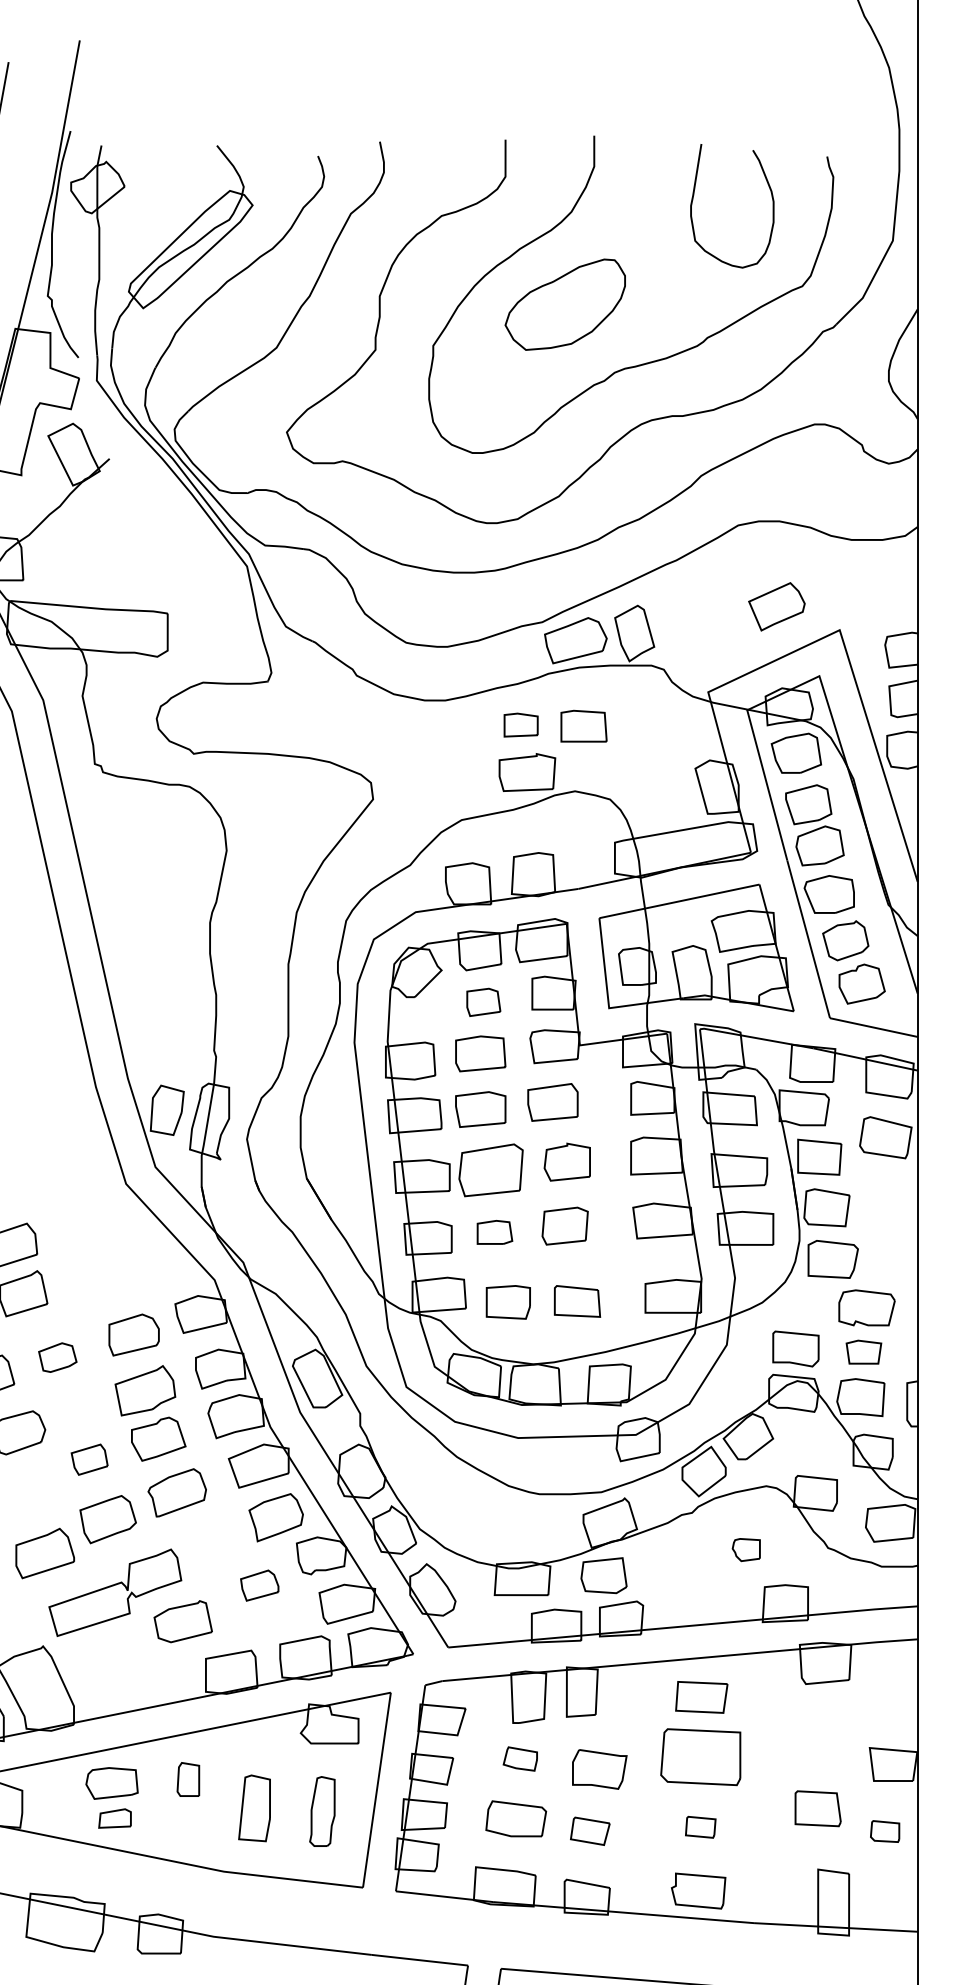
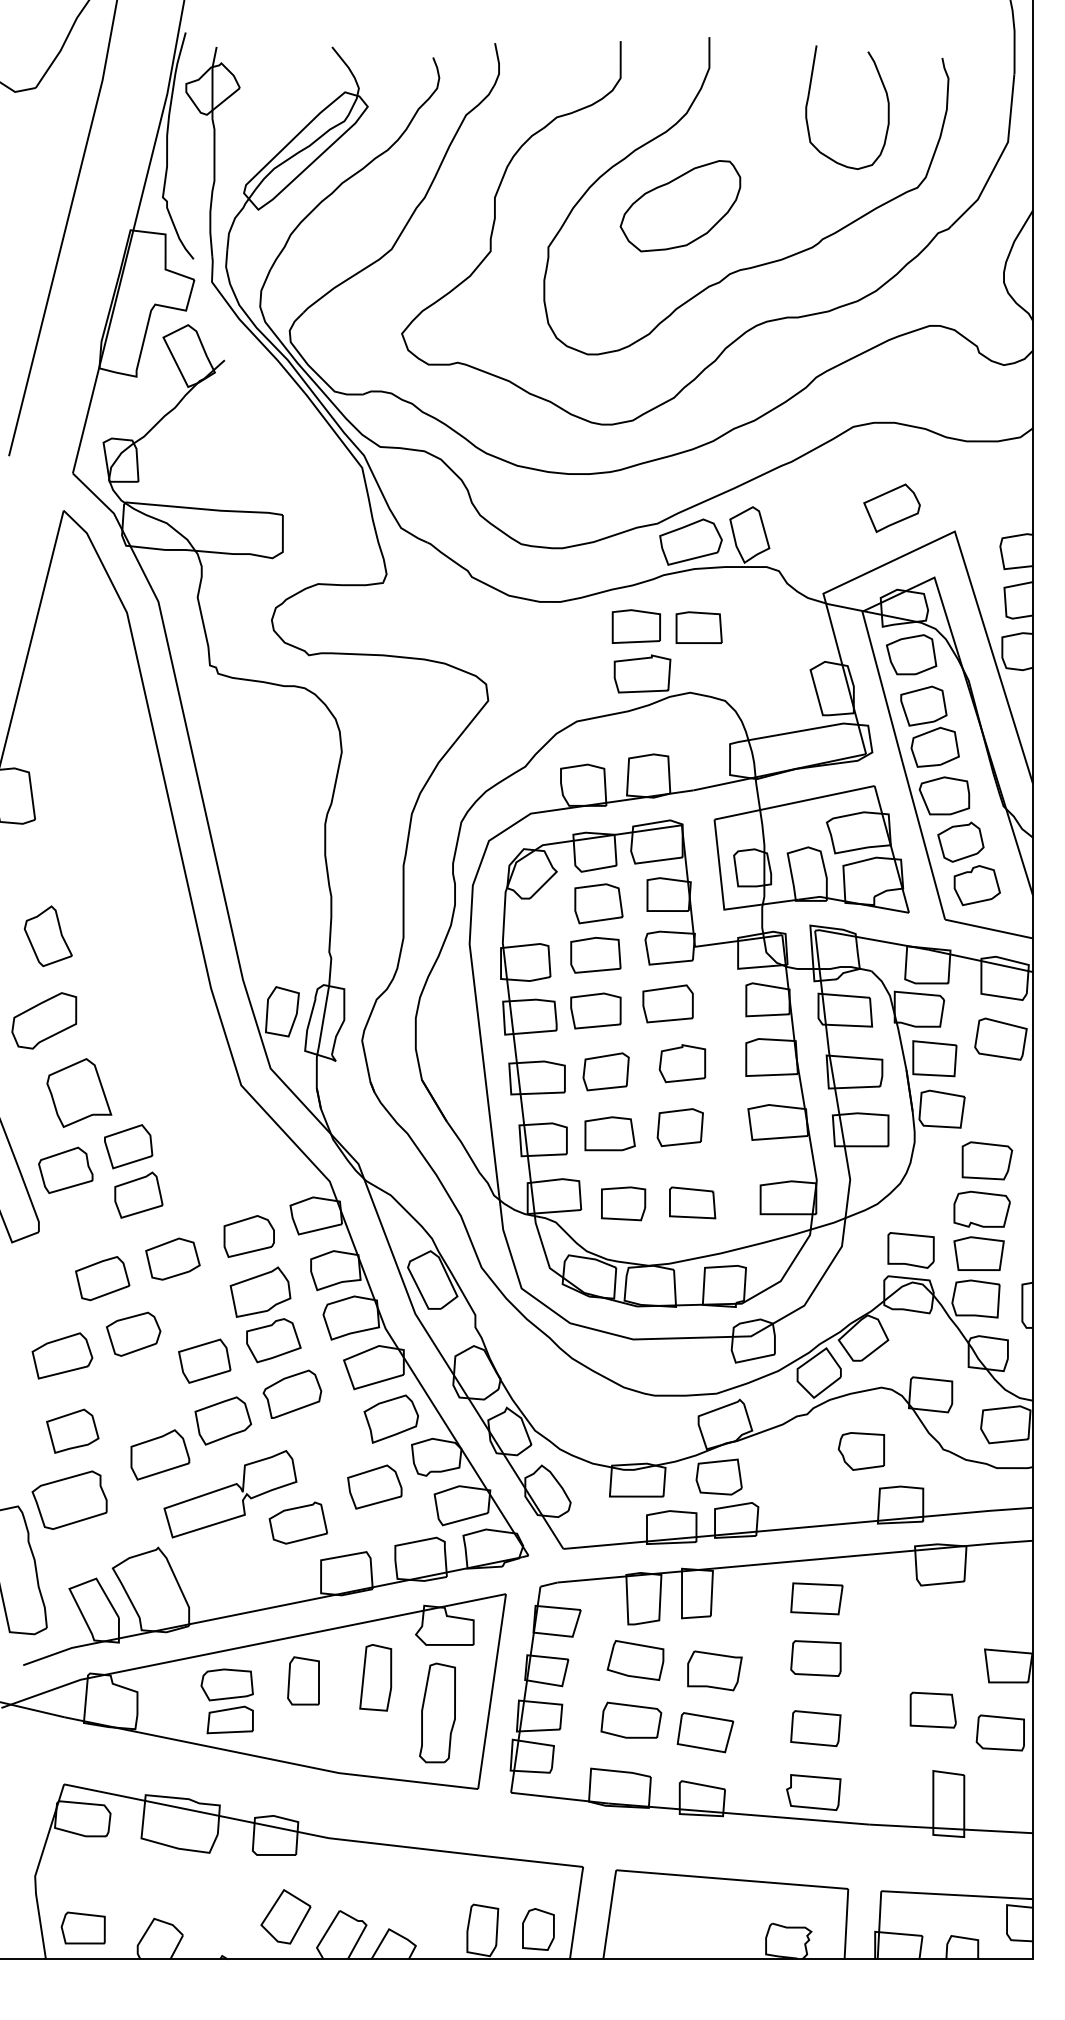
part: (520, 725) -> (635, 626), size x1.43
part: (483, 1002) -> (598, 903), size x1.43
part: (490, 1170) -> (605, 1071), size x0.71
part: (494, 1232) -> (609, 1133), size x1.43
part: (833, 1259) -> (987, 1160), moved
part: (863, 1352) -> (978, 1253), size x1.43
part: (57, 1357) -> (172, 1258), size x1.43
part: (89, 1459) -> (204, 1360), size x1.43
part: (746, 1550) -> (861, 1451), size x1.67
part: (259, 1585) -> (374, 1486), size x1.43
part: (700, 1757) -> (815, 1658), size x0.62
part: (520, 1759) -> (635, 1660), size x1.67
part: (188, 1779) -> (303, 1680), size x1.43
part: (254, 1808) -> (375, 1677), moved
part: (322, 1811) -> (437, 1712), size x1.43
part: (114, 1818) -> (229, 1719), size x1.43
part: (700, 1827) -> (815, 1728), size x1.67
part: (590, 1831) -> (705, 1732), size x1.43
part: (884, 1831) -> (999, 1732), size x1.67

